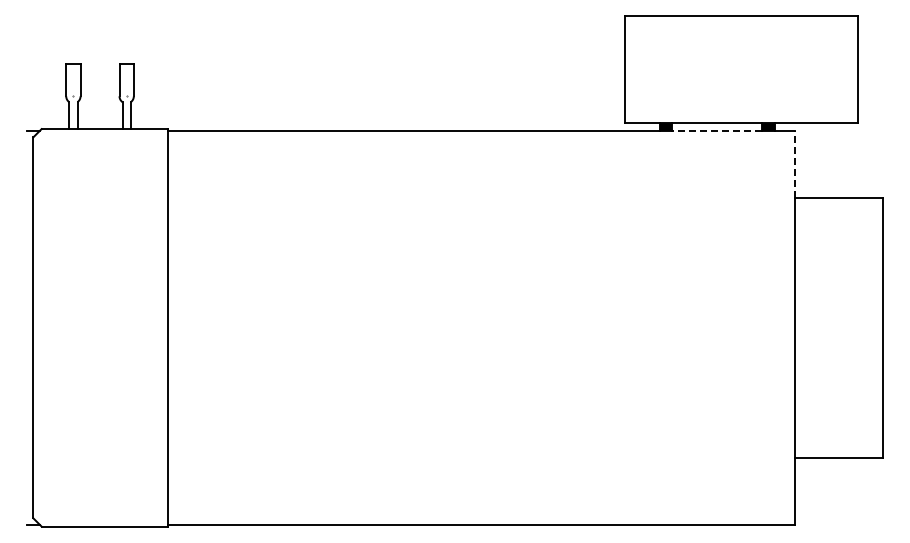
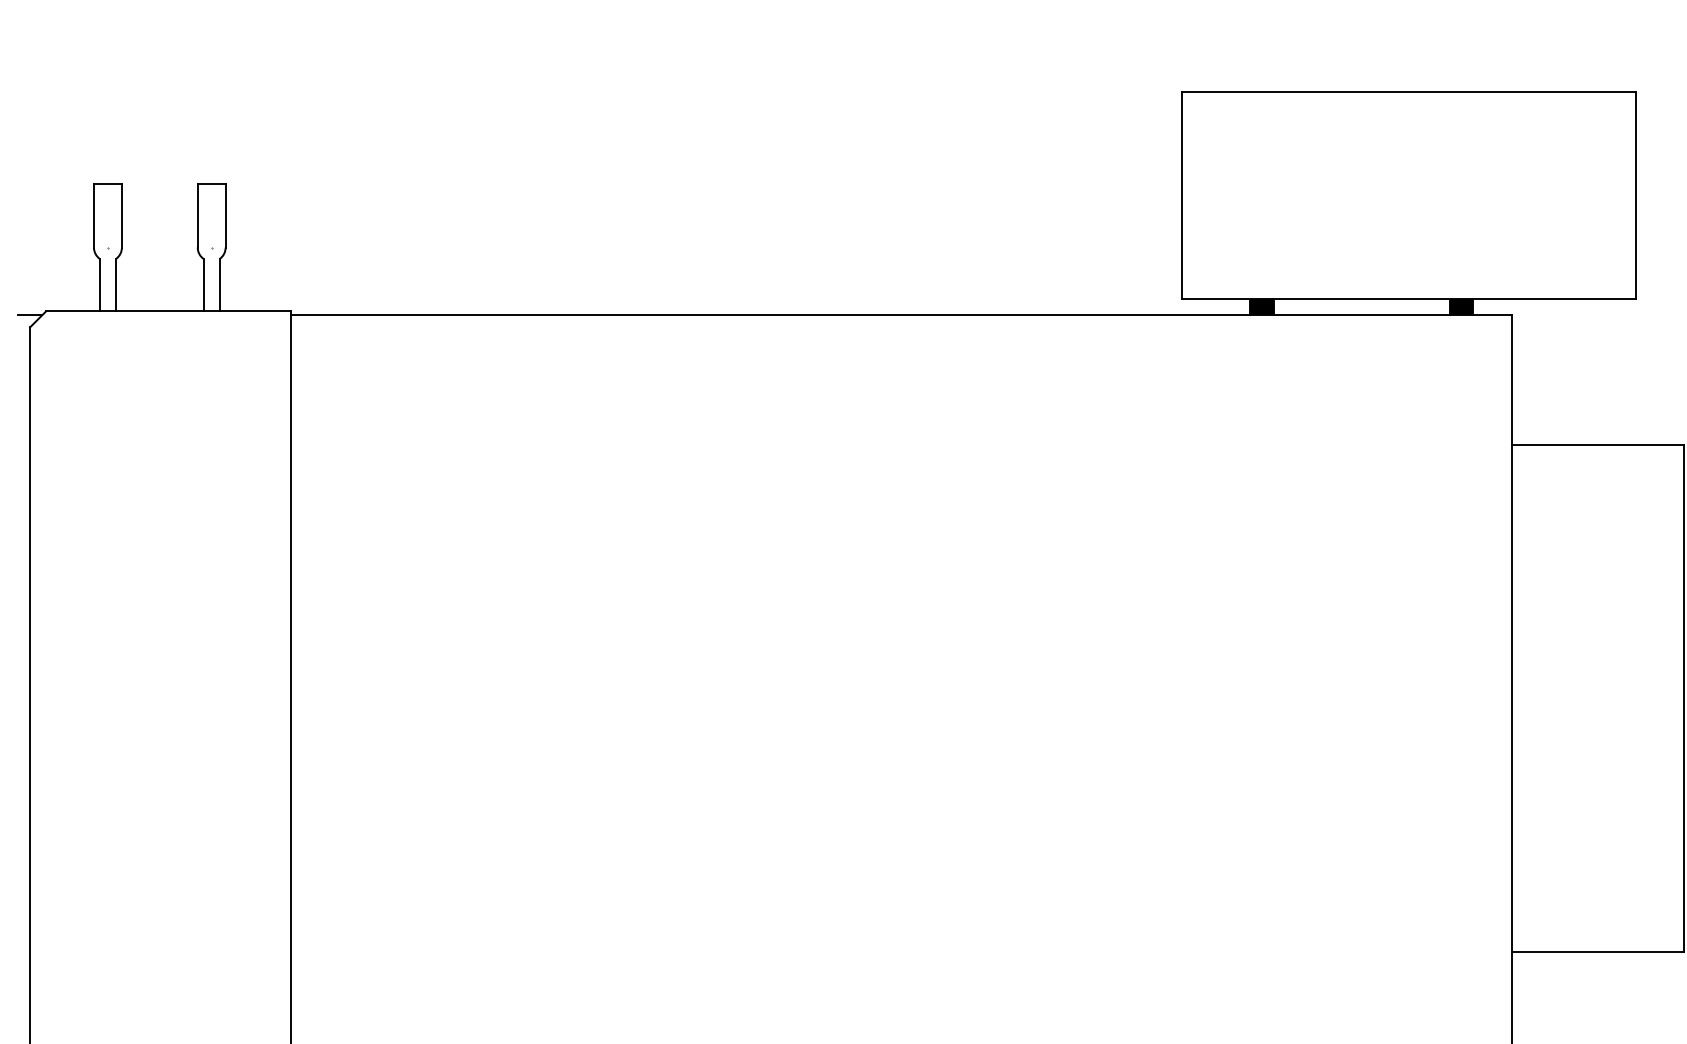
line: (716, 131) -> (1360, 316), dashed -> solid
line: (794, 163) -> (1512, 378), dashed -> solid

